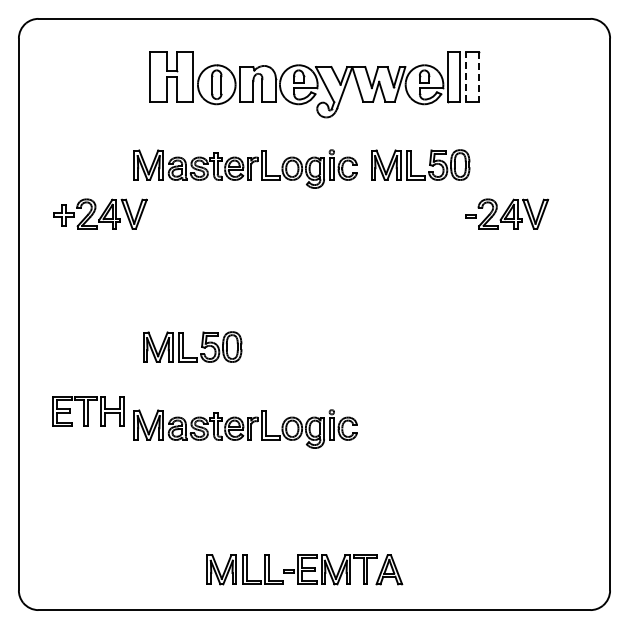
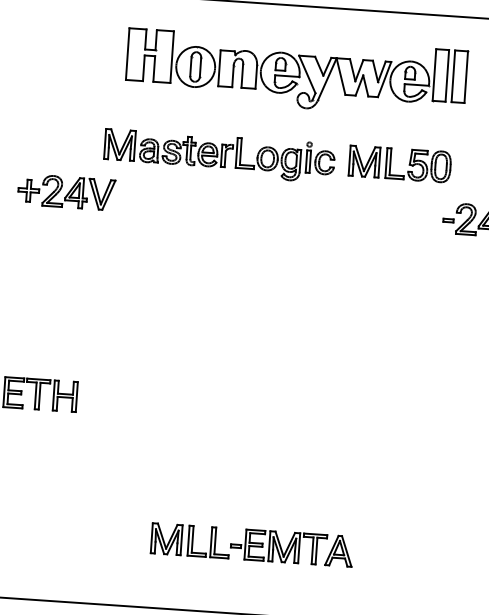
line: (466, 76) -> (453, 76), dashed -> solid
line: (478, 77) -> (465, 77), dashed -> solid
part: (183, 346) -> (143, 334), removed
part: (245, 428) -> (201, 423), removed
part: (304, 569) -> (251, 544), moved

